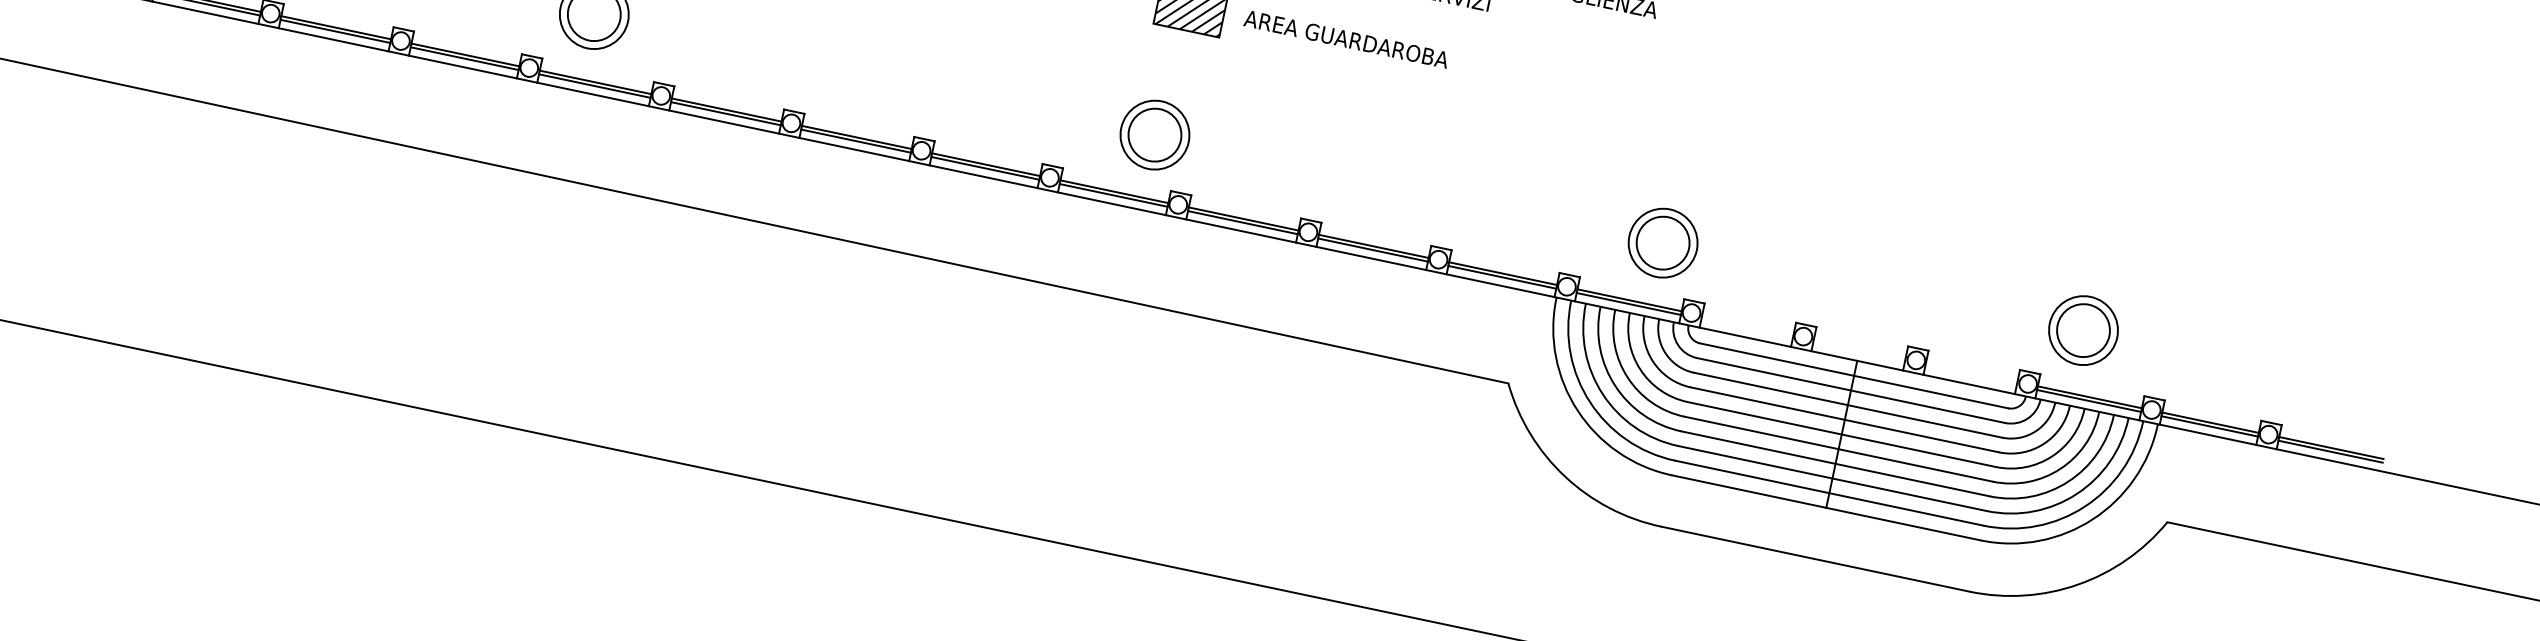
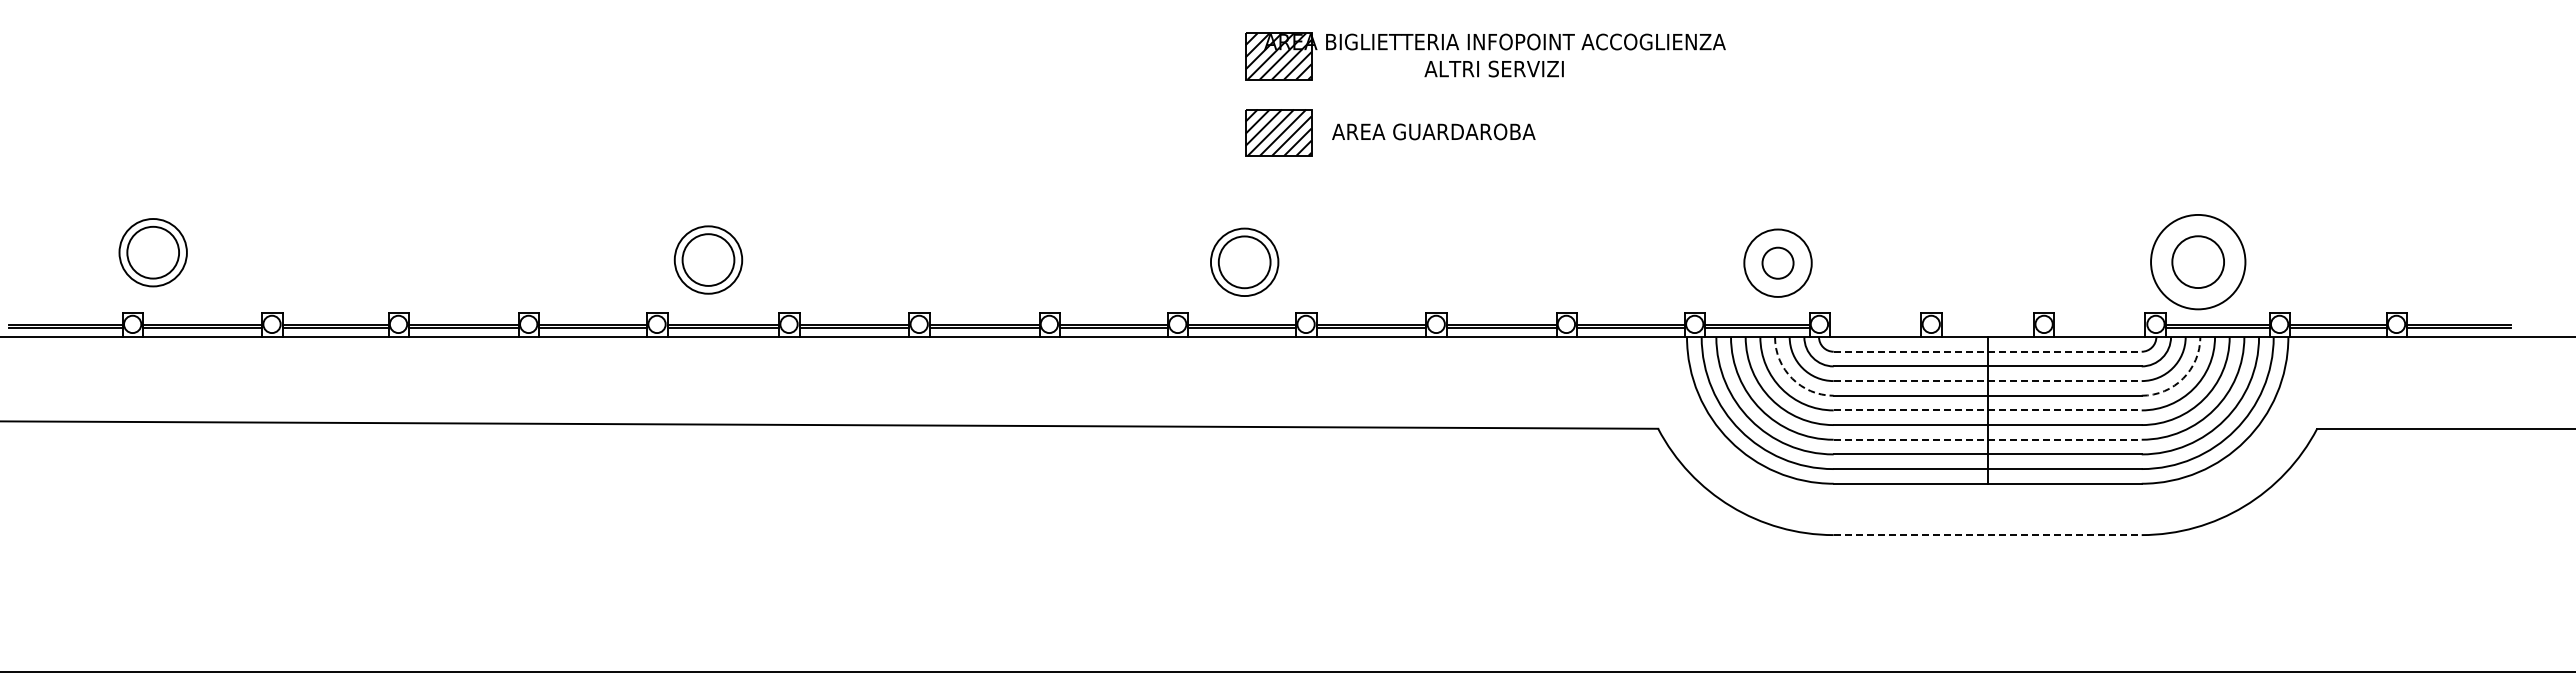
part: (1154, 134) -> (1244, 261), moved
circle: (1662, 243) -> (1777, 263), size x0.6
circle: (2082, 329) -> (2197, 261), size x1.4
arc: (1653, 361) -> (1792, 378), solid -> dashed
line: (1854, 375) -> (1988, 351), solid -> dashed
line: (1848, 405) -> (1988, 381), solid -> dashed
line: (1842, 434) -> (1988, 410), solid -> dashed
arc: (2044, 443) -> (2183, 378), solid -> dashed
line: (1836, 463) -> (1988, 439), solid -> dashed
line: (1816, 559) -> (1988, 535), solid -> dashed

